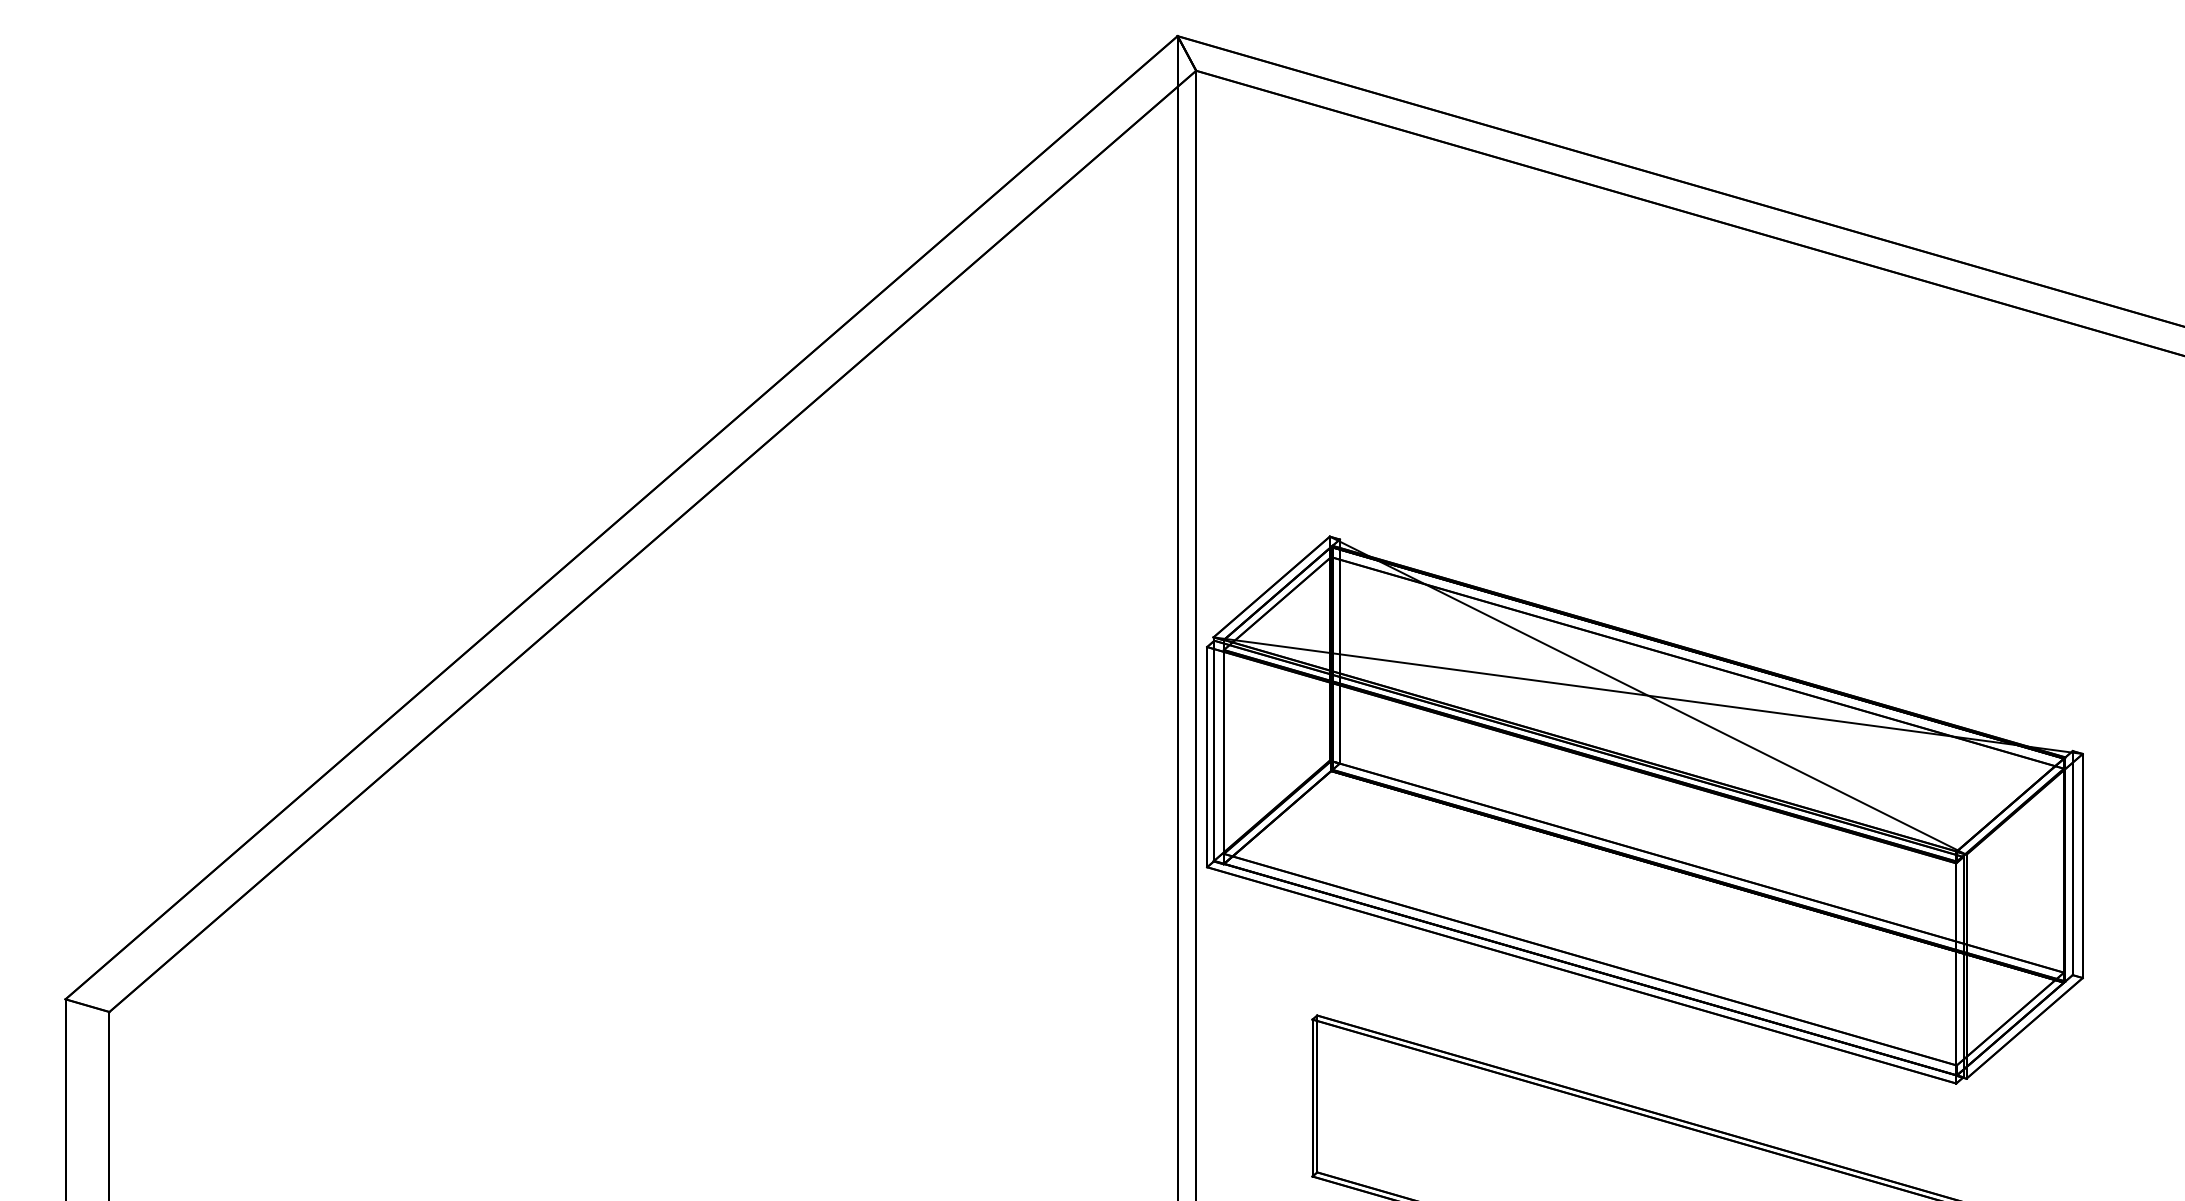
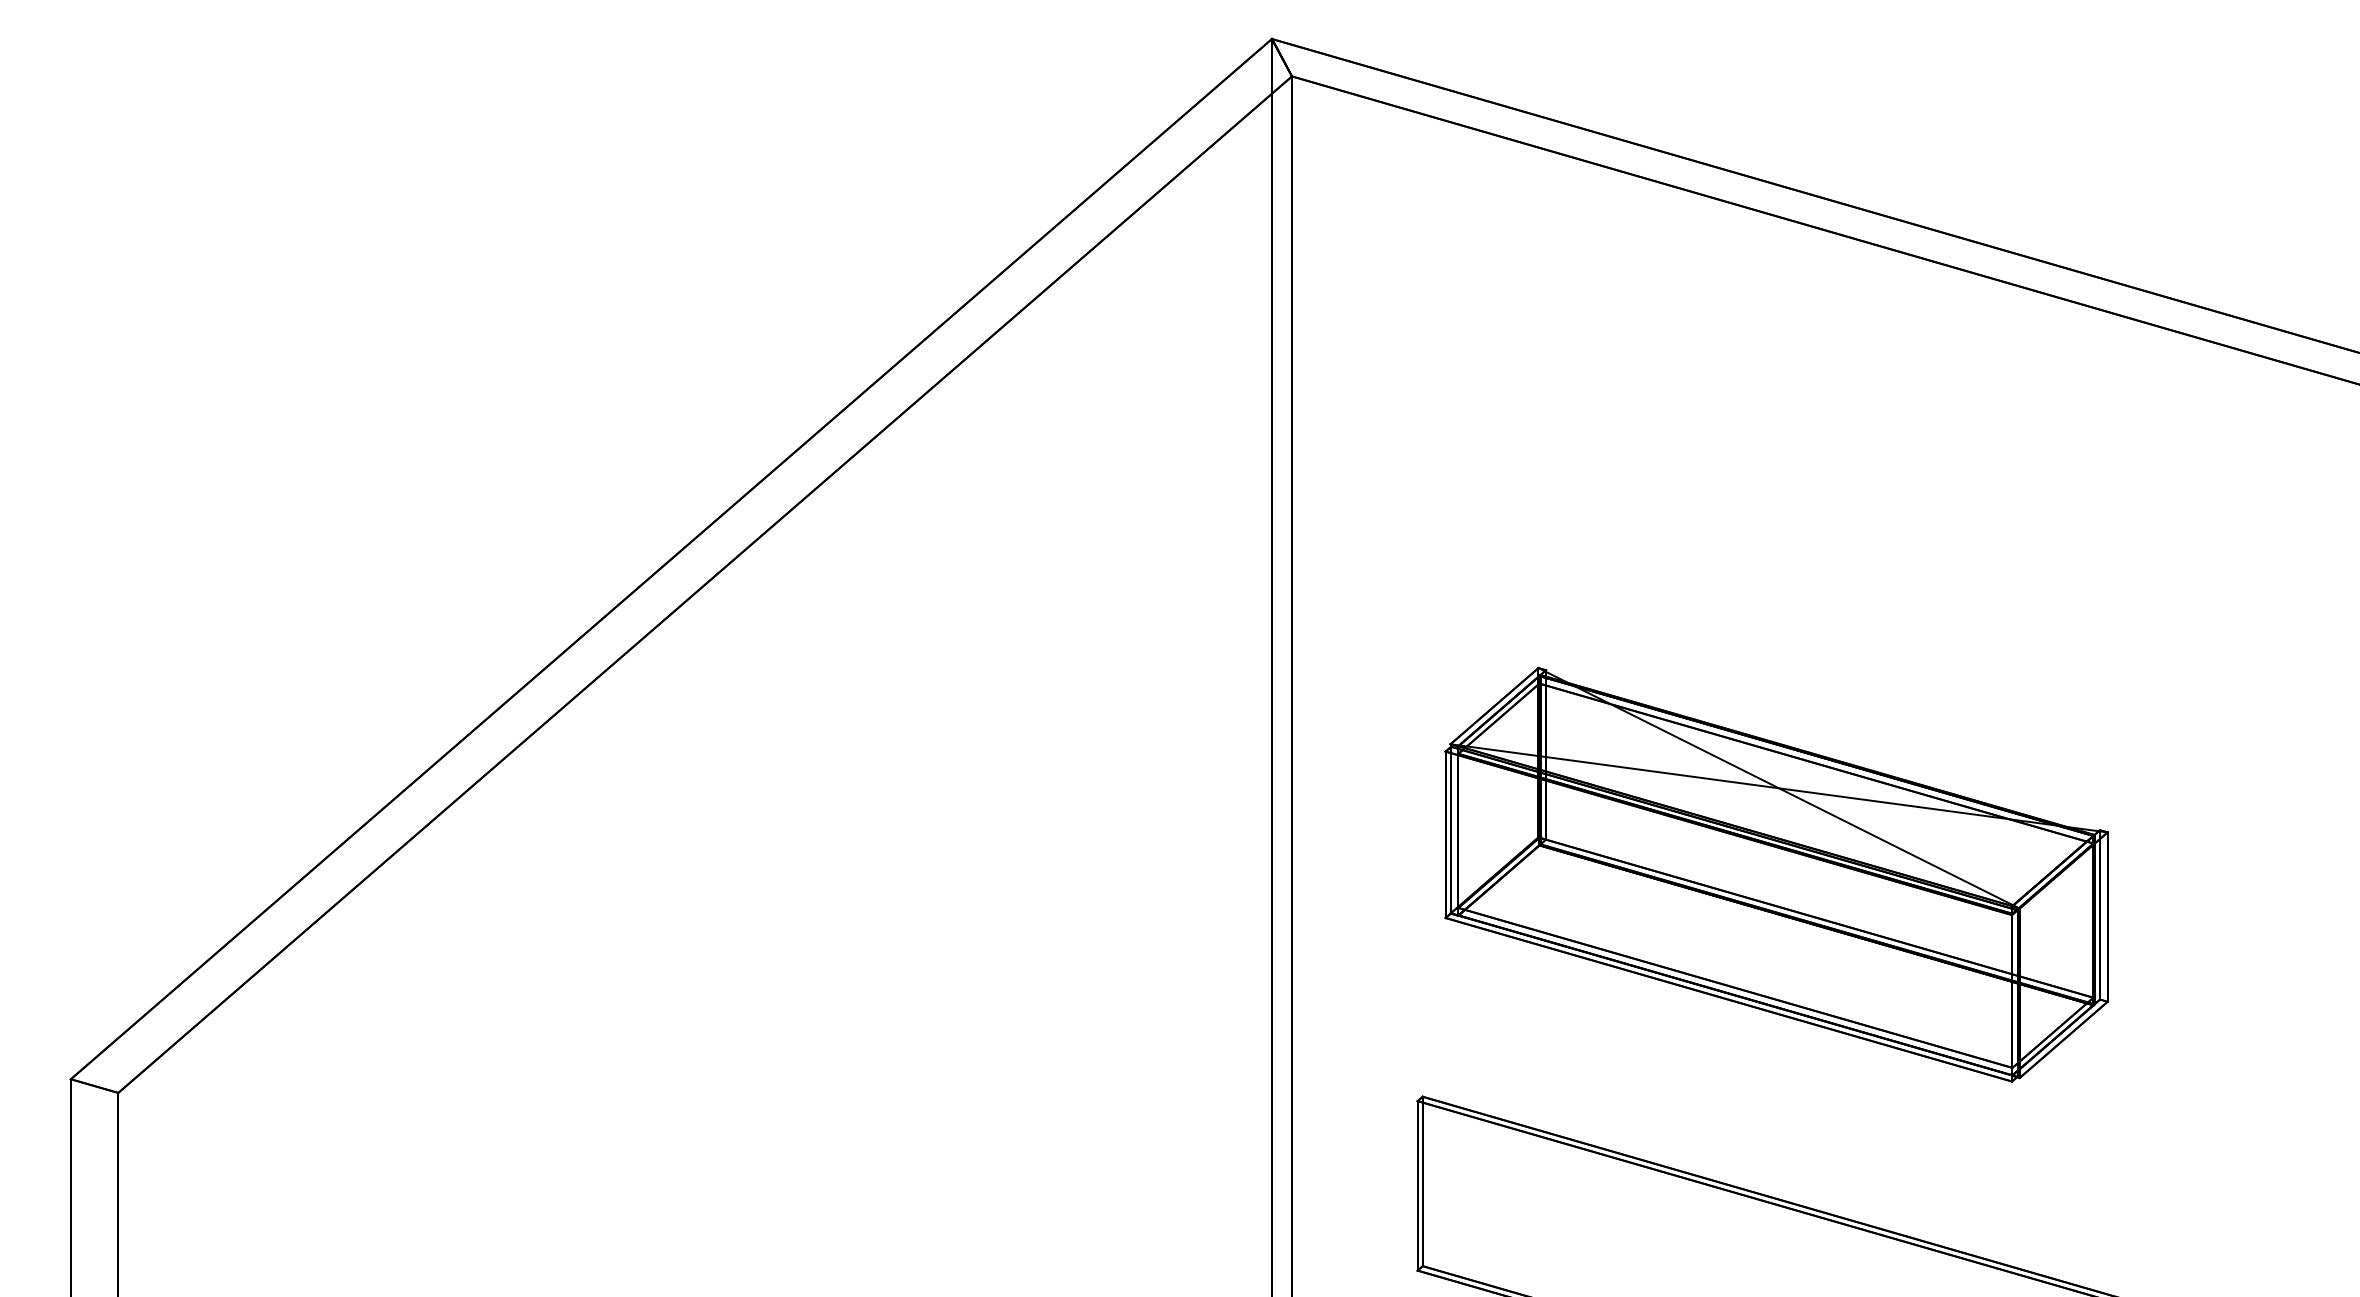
part: (1644, 809) -> (1776, 874), size x0.7

